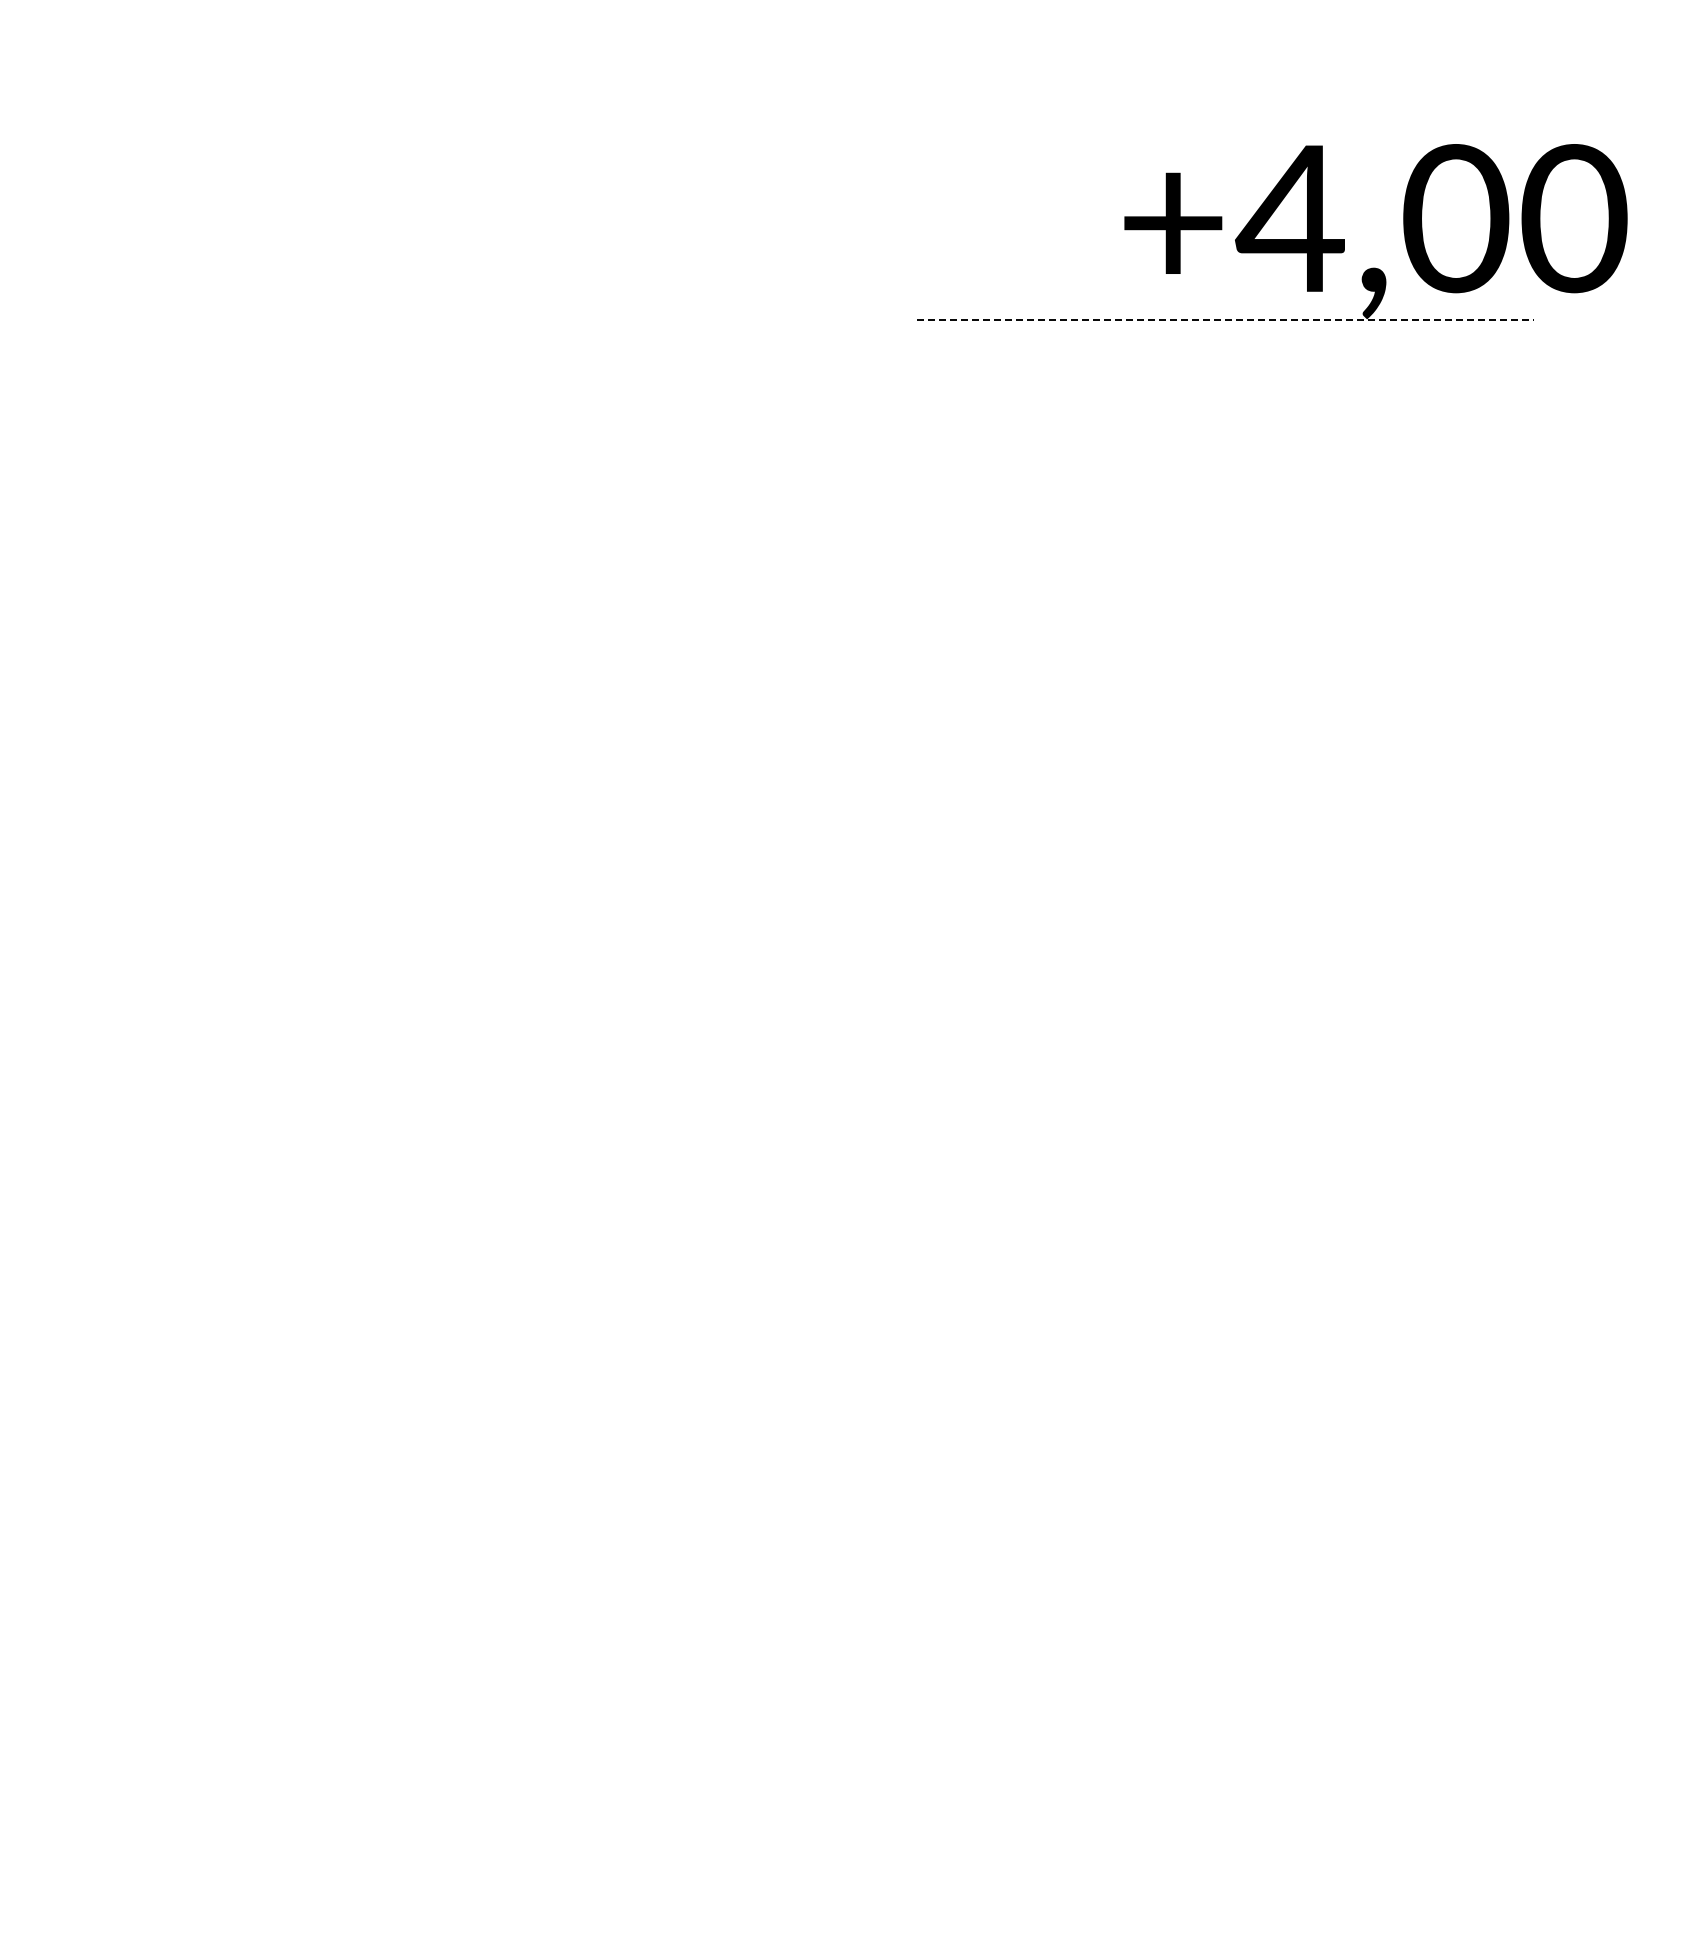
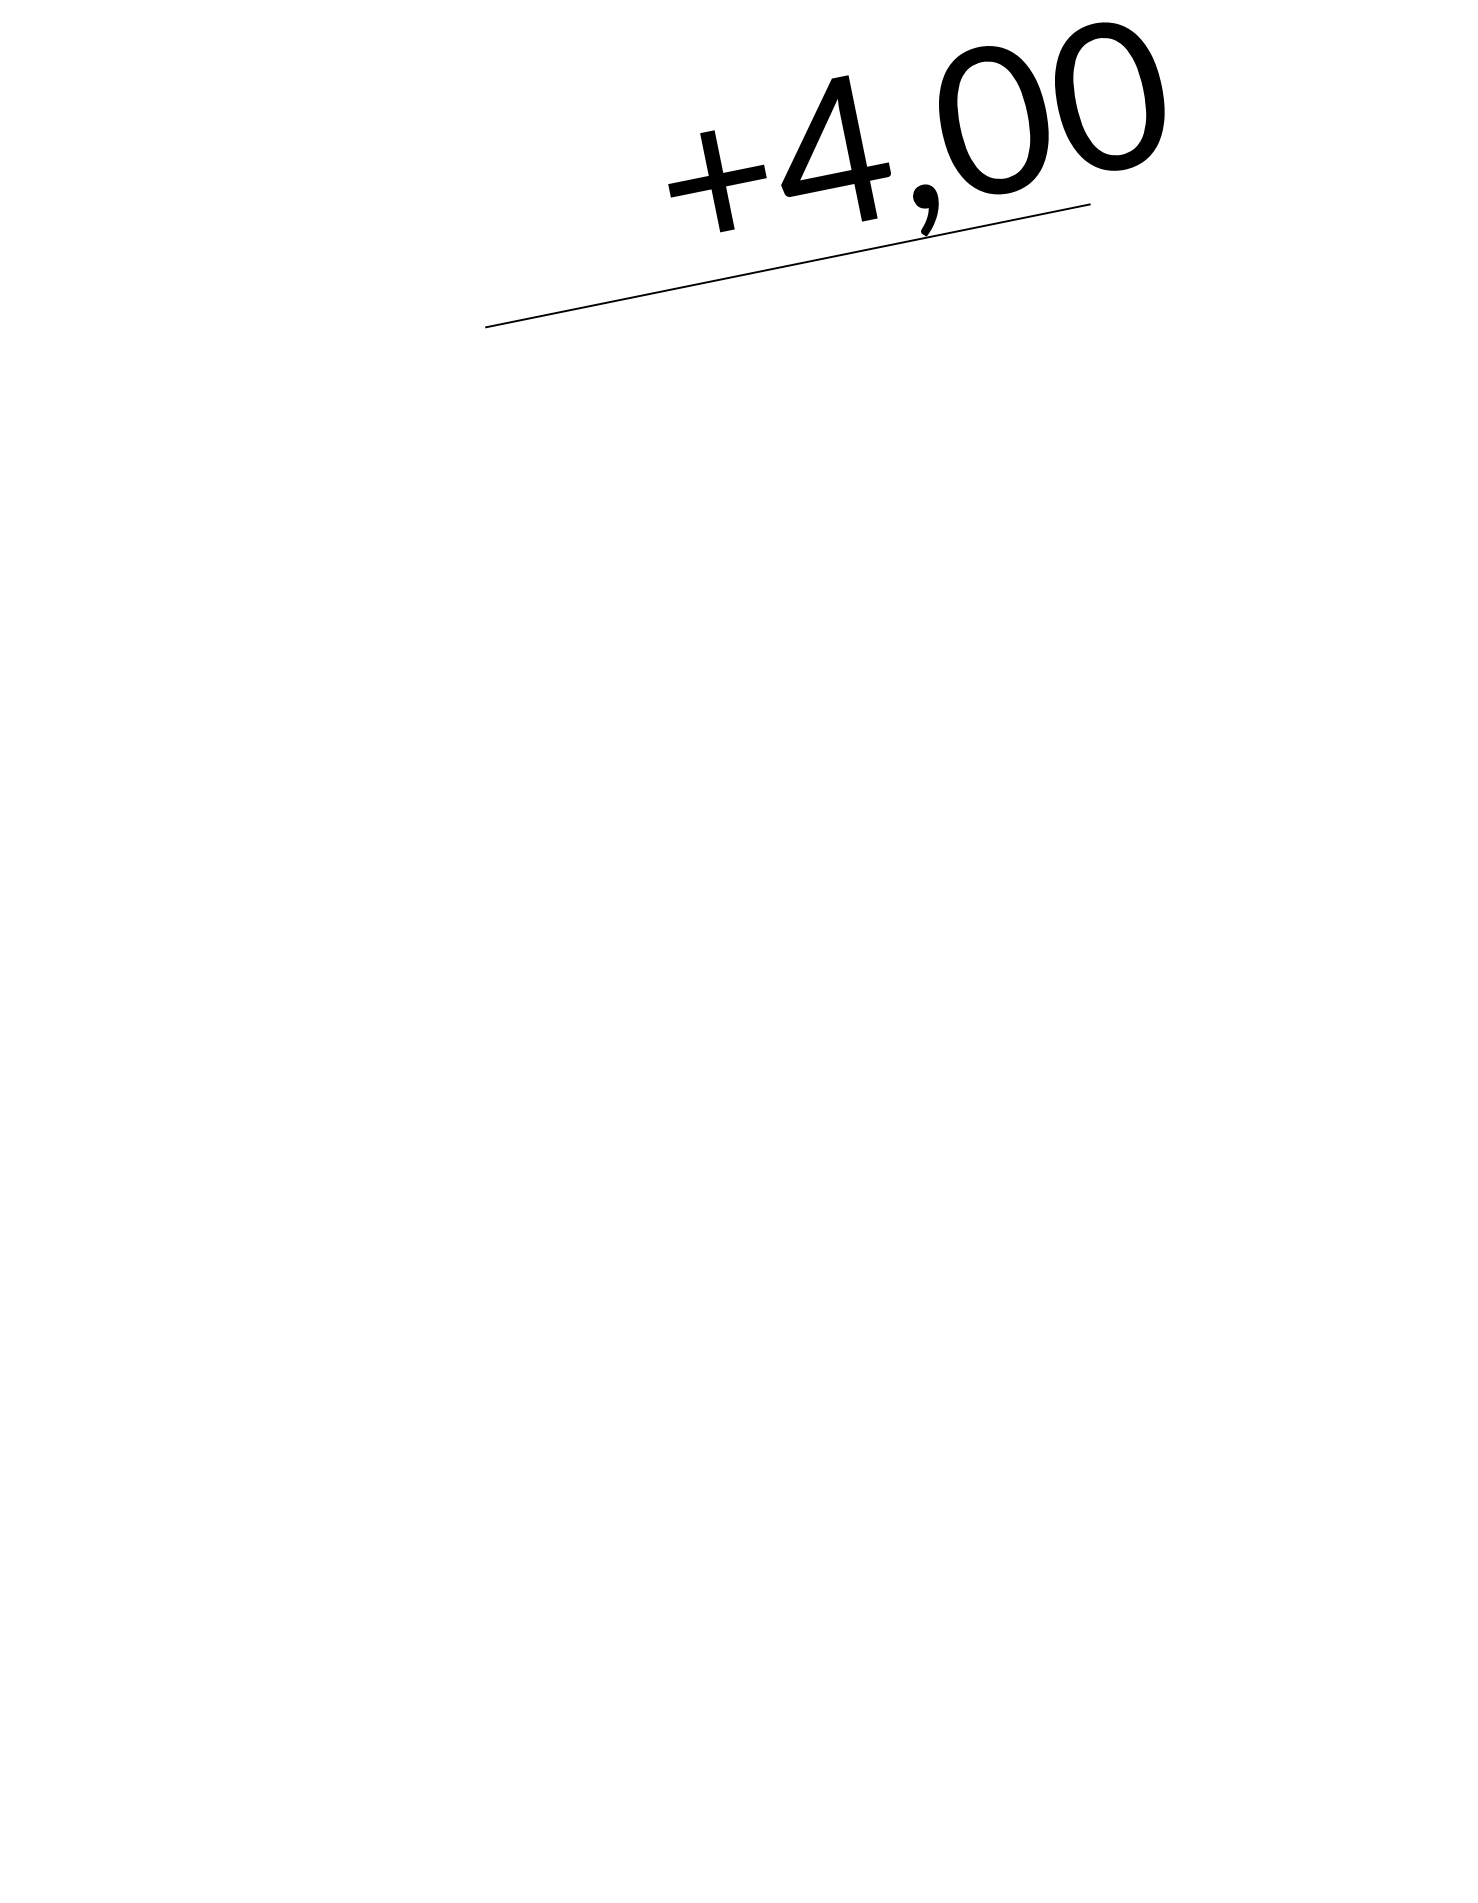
line: (1225, 320) -> (787, 266), dashed -> solid

